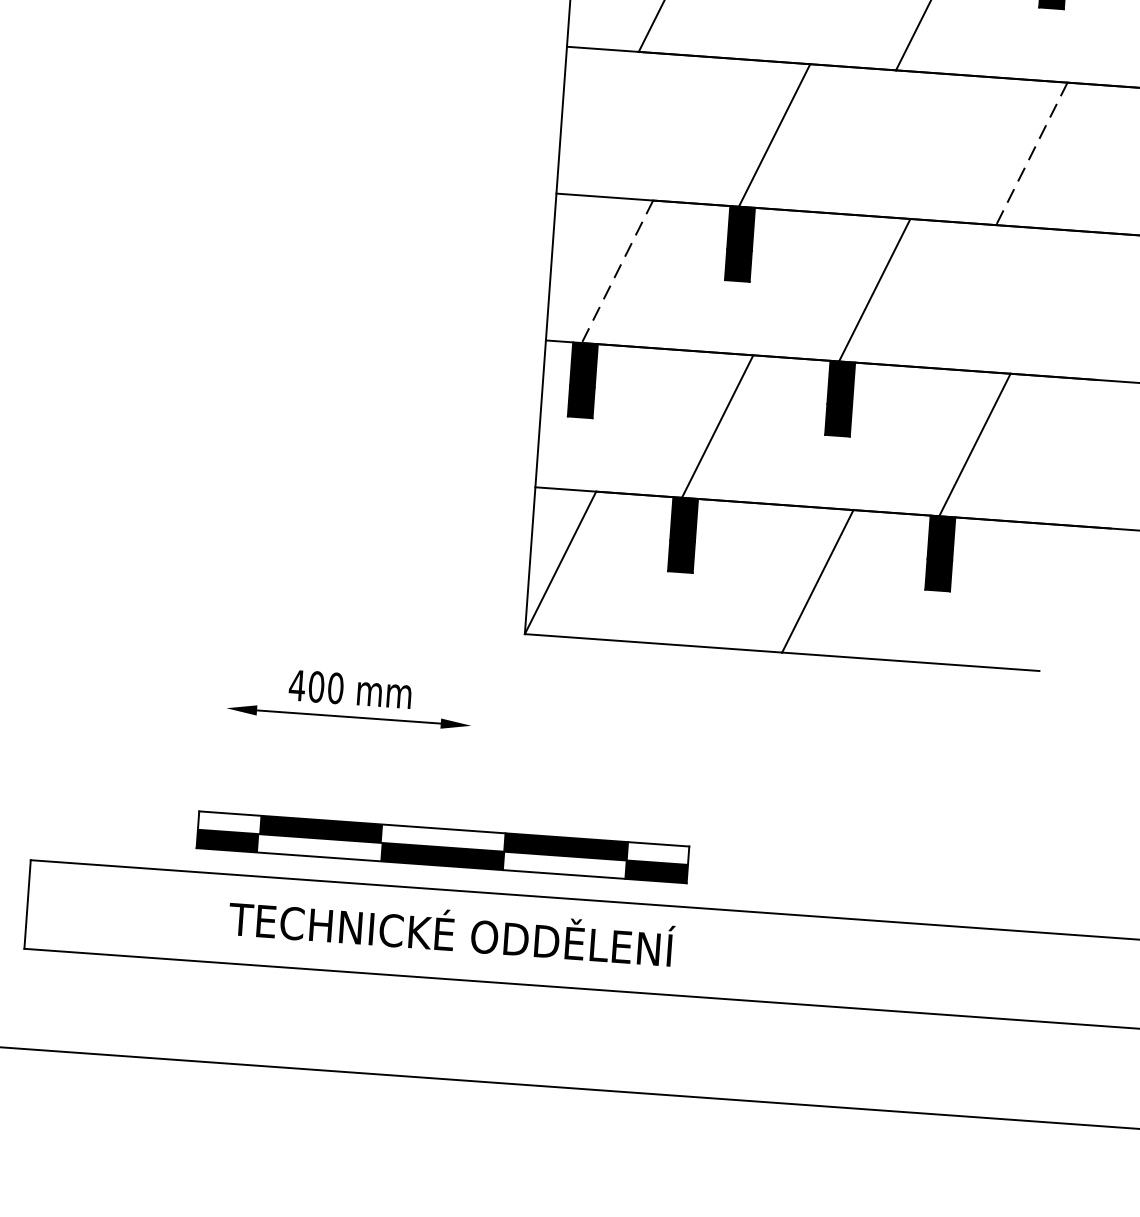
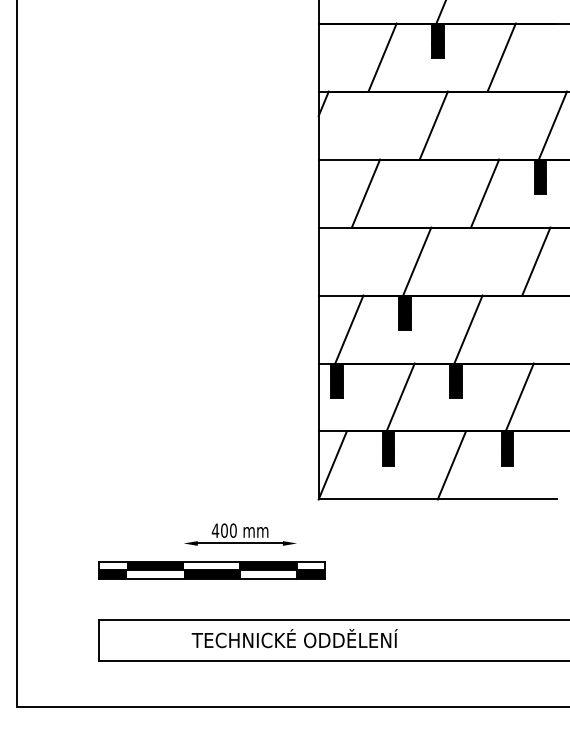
line: (1032, 153) -> (536, 261), dashed -> solid
line: (617, 271) -> (349, 329), dashed -> solid
part: (441, 847) -> (211, 570), moved

